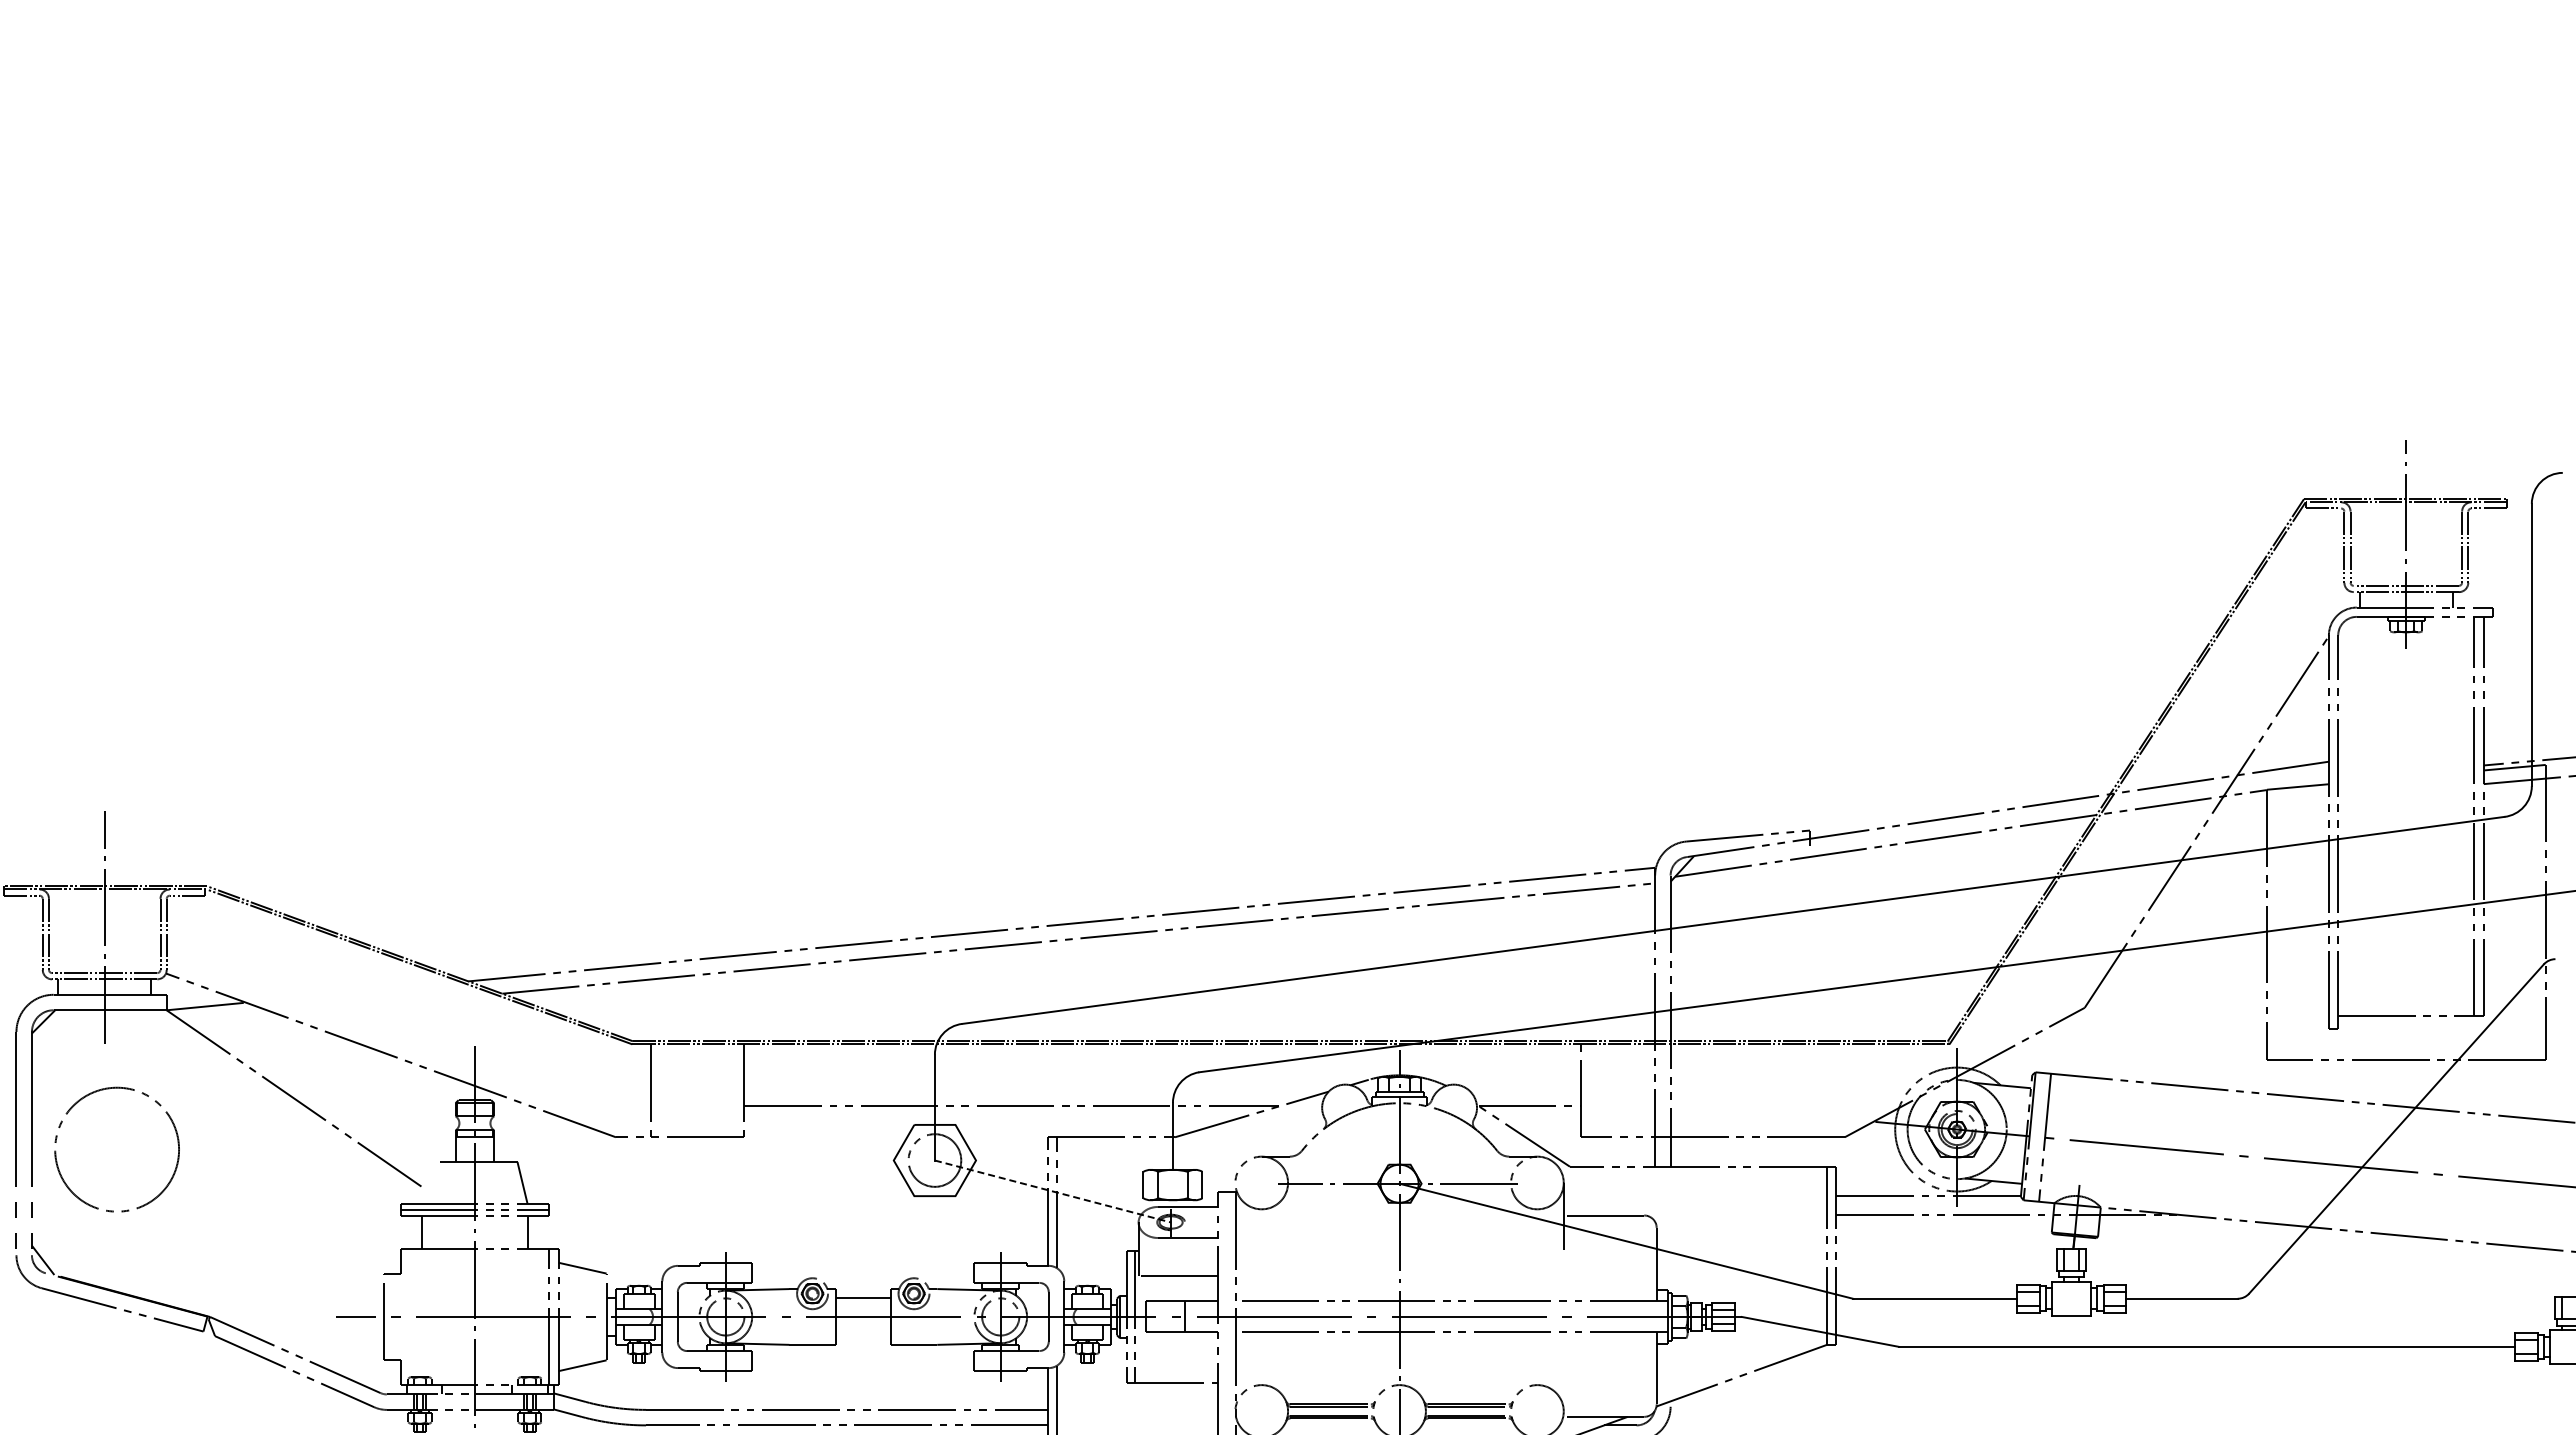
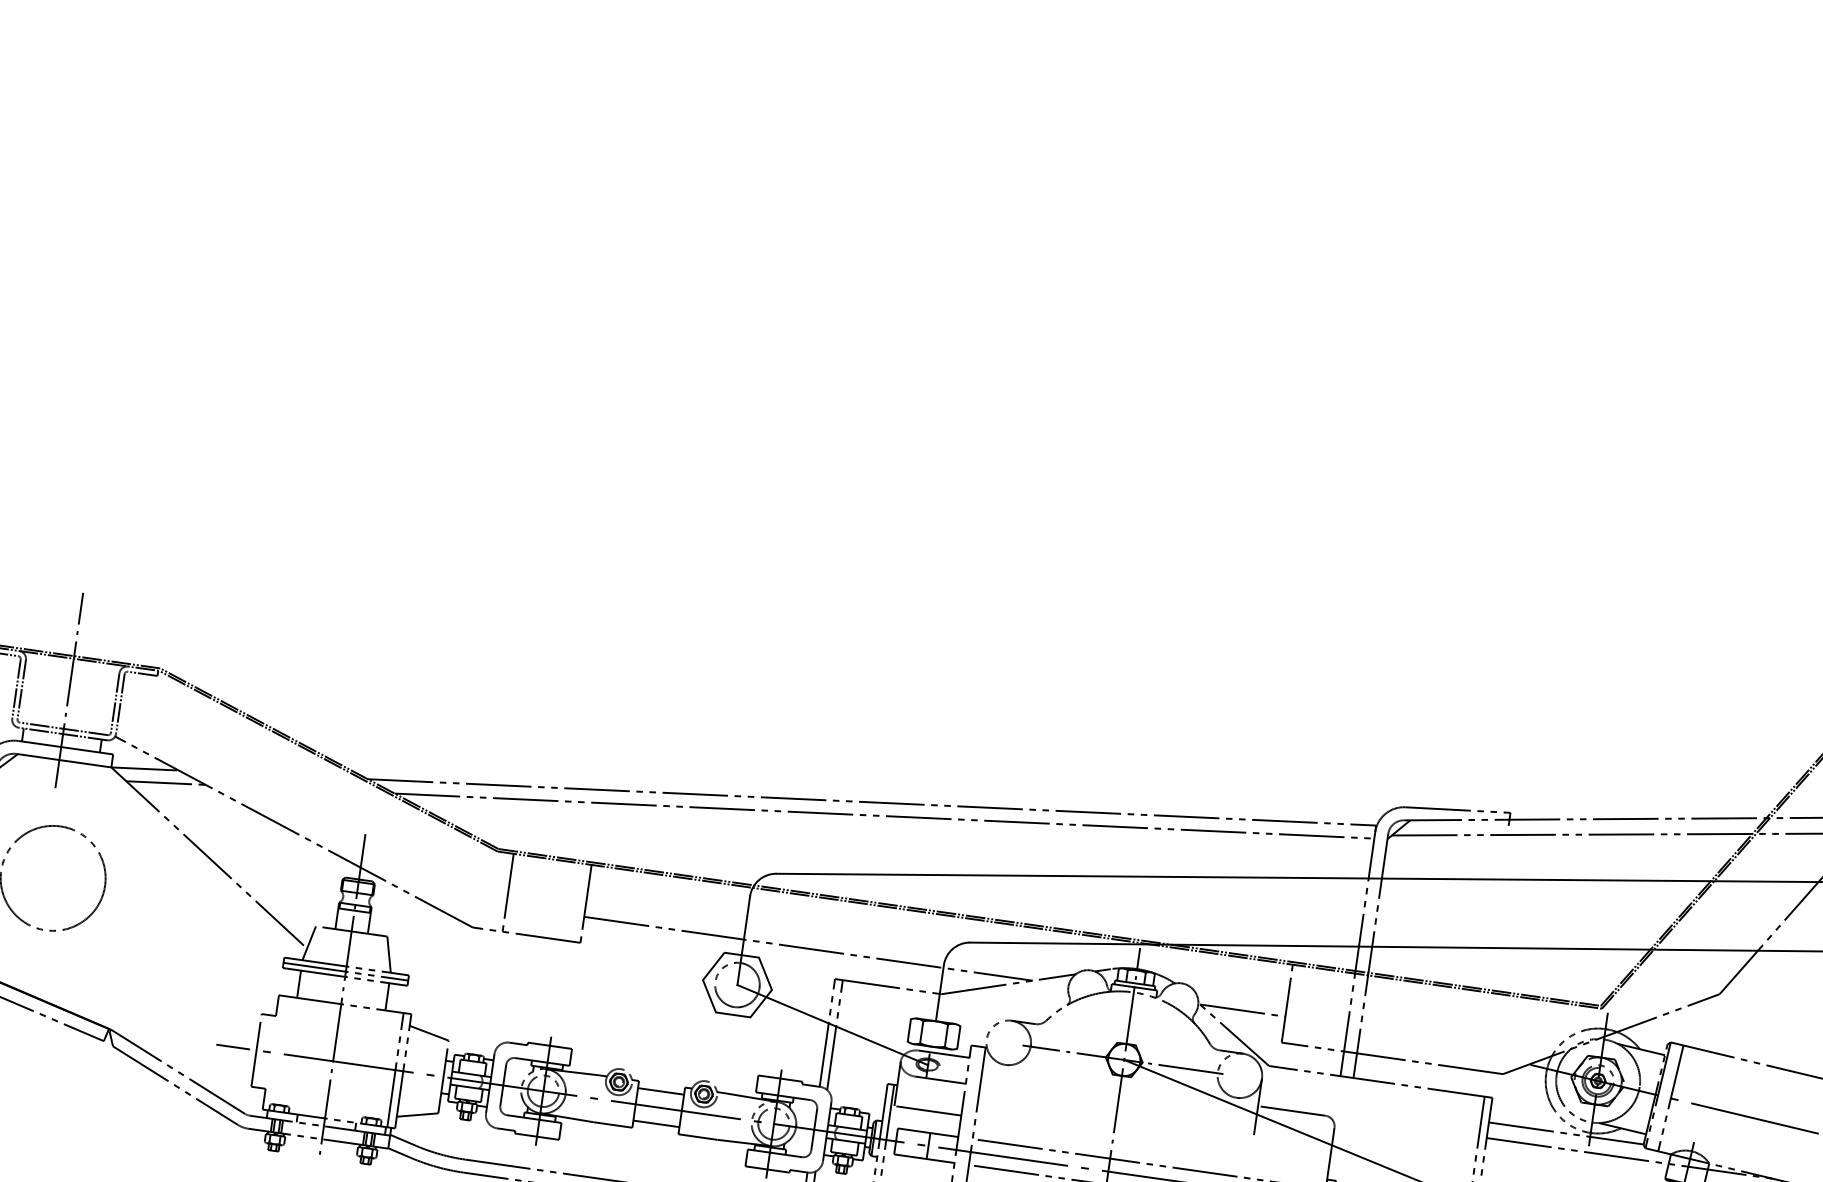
line: (232, 1019) -> (165, 783), added
line: (427, 1182) -> (309, 942), added
line: (1053, 1191) -> (833, 1025), dashed -> solid
line: (862, 1336) -> (655, 1123), added

